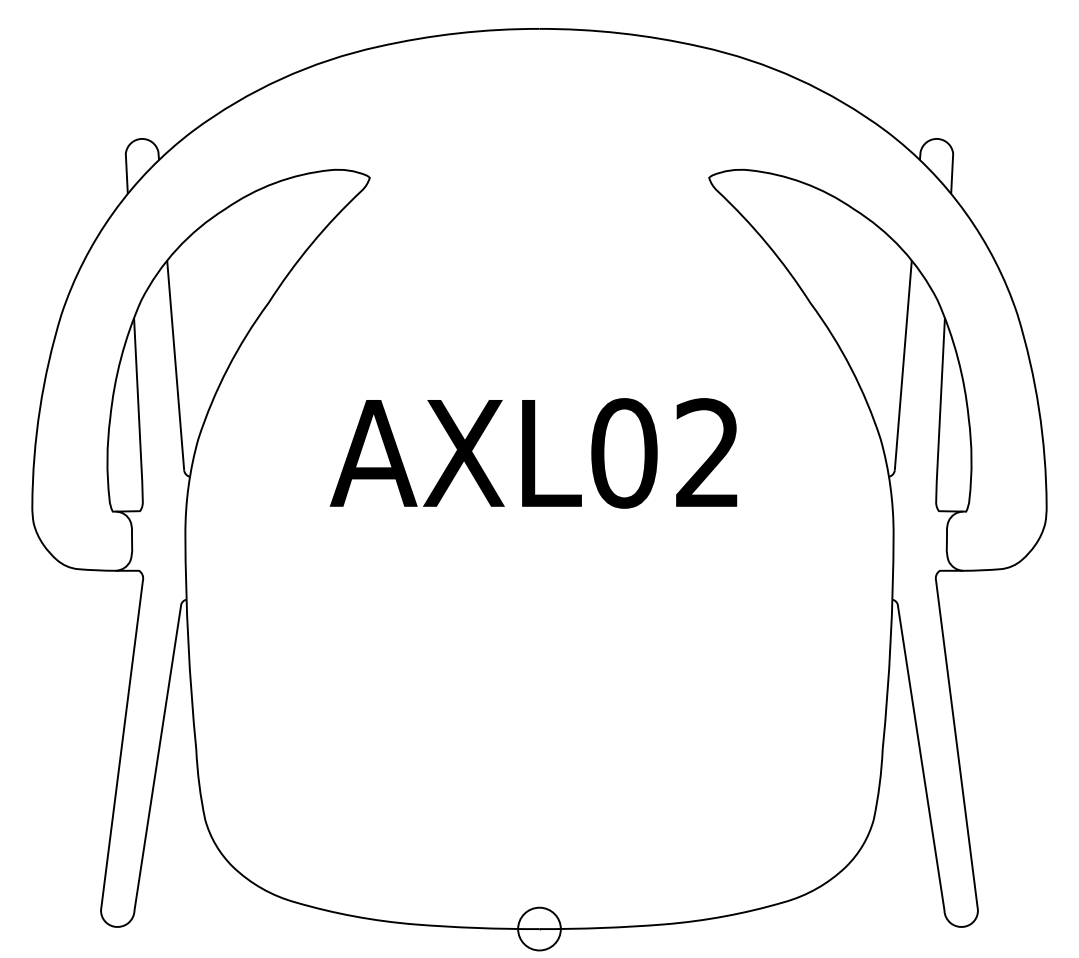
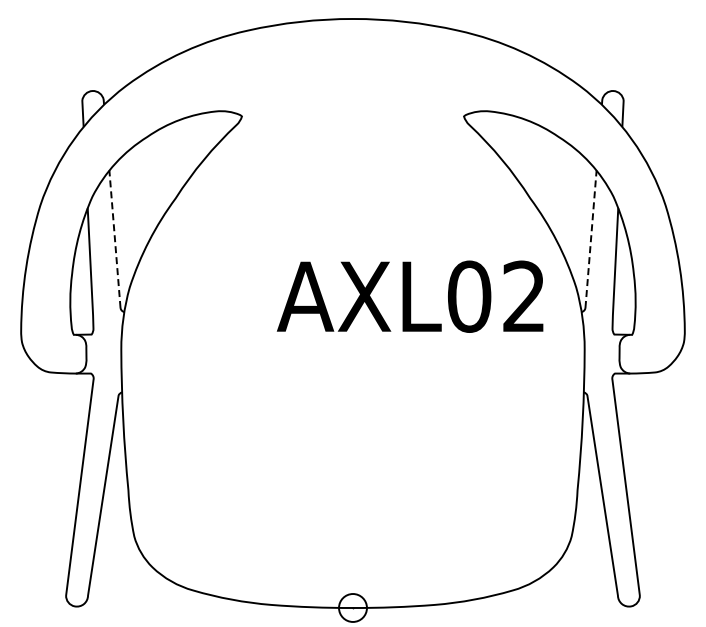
line: (174, 365) -> (114, 239), solid -> dashed
line: (904, 365) -> (591, 239), solid -> dashed
text: (534, 453) -> (410, 296), moved

